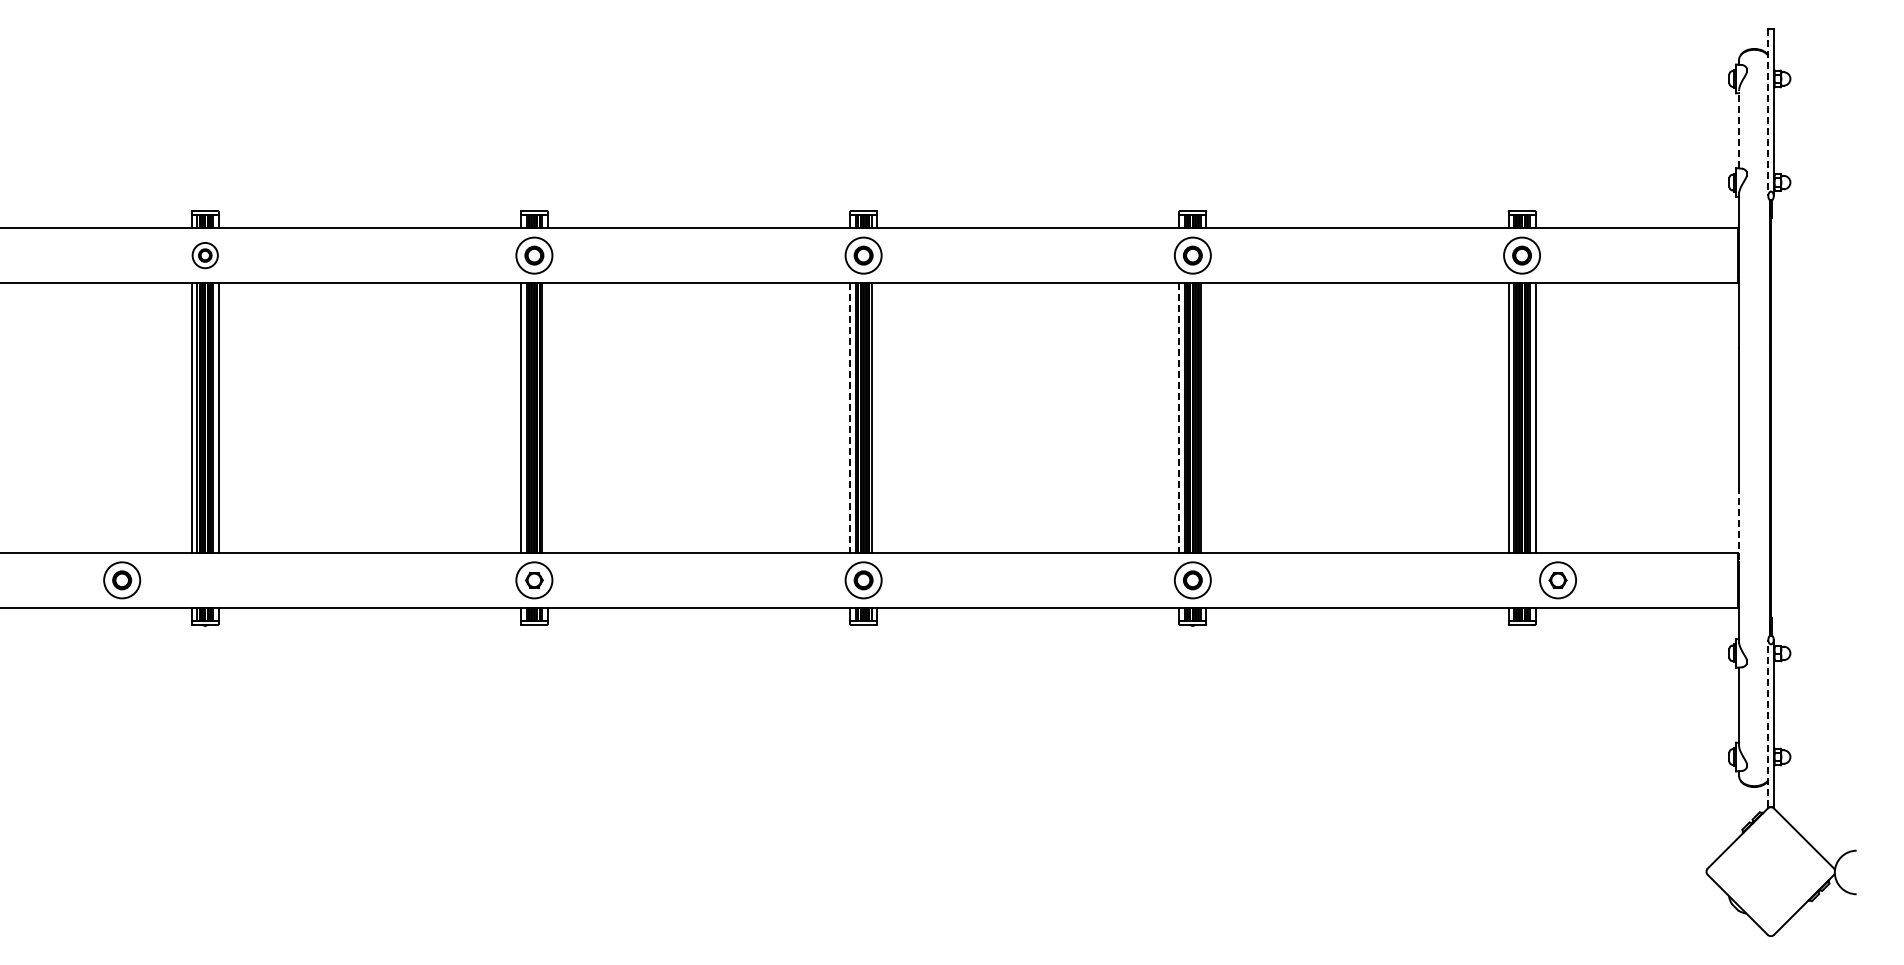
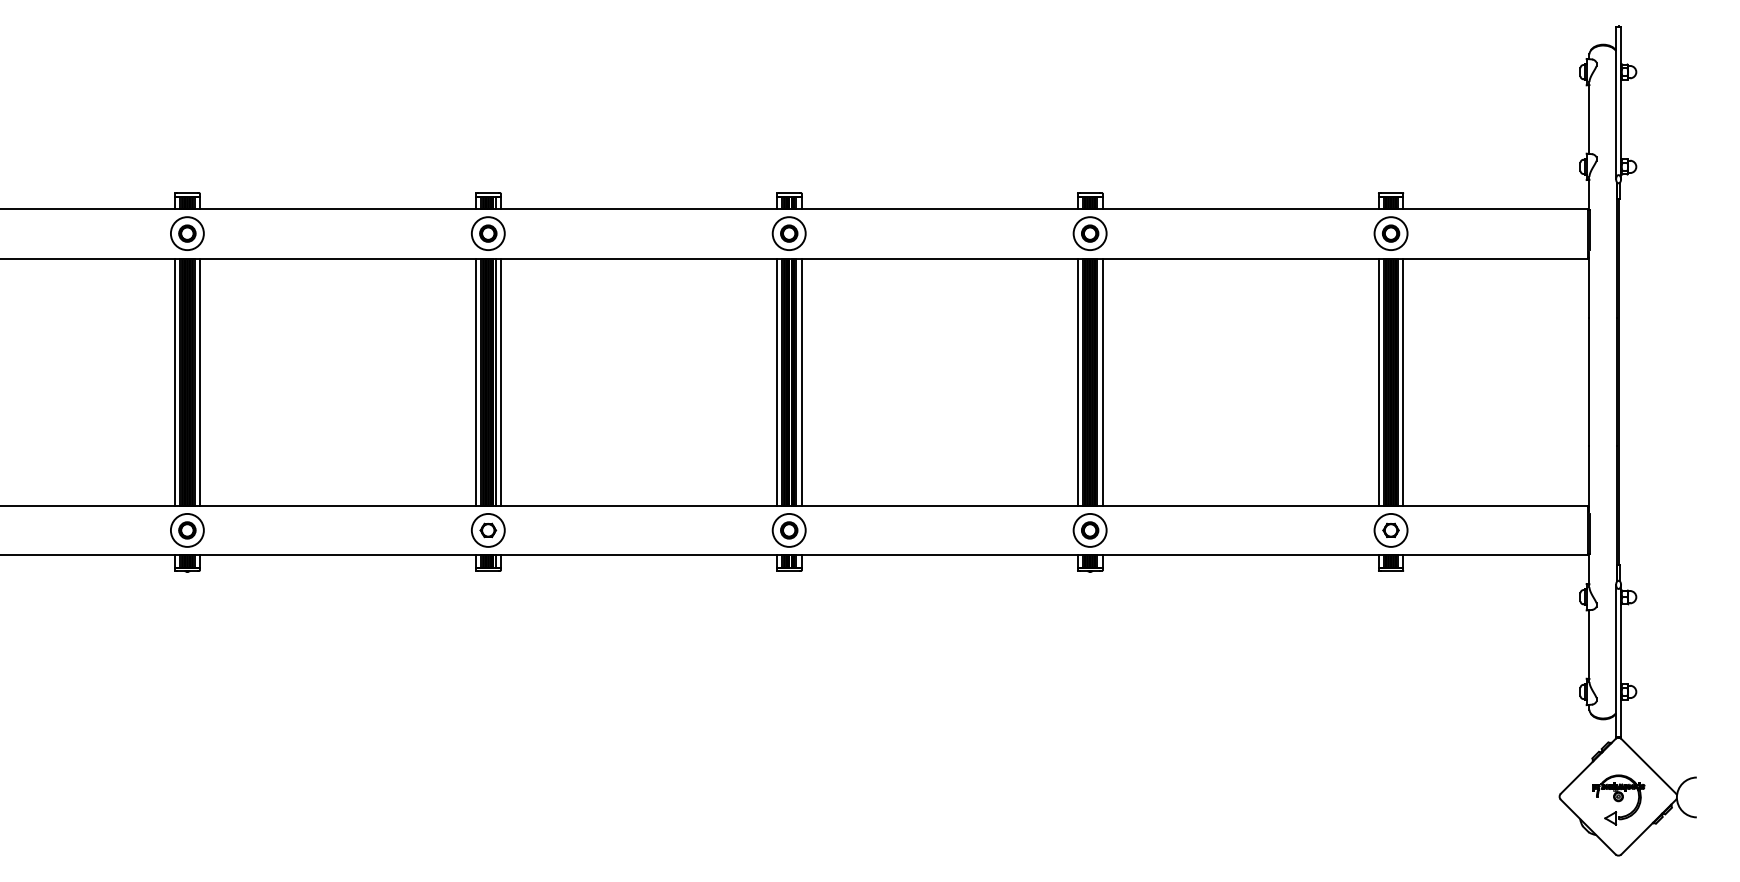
line: (1768, 113) -> (1616, 103), dashed -> solid
line: (1739, 128) -> (1589, 117), dashed -> solid
part: (205, 255) -> (187, 233), size x1.43
line: (547, 417) -> (500, 381), added
line: (877, 417) -> (801, 381), added
line: (1206, 417) -> (1102, 381), added
line: (850, 418) -> (777, 382), dashed -> solid
line: (1179, 418) -> (1077, 382), dashed -> solid
line: (1739, 523) -> (1589, 478), dashed -> solid
part: (122, 580) -> (187, 530), moved
part: (1557, 580) -> (1390, 530), moved
line: (1768, 722) -> (1616, 660), dashed -> solid
part: (1771, 875) -> (1619, 800), added

